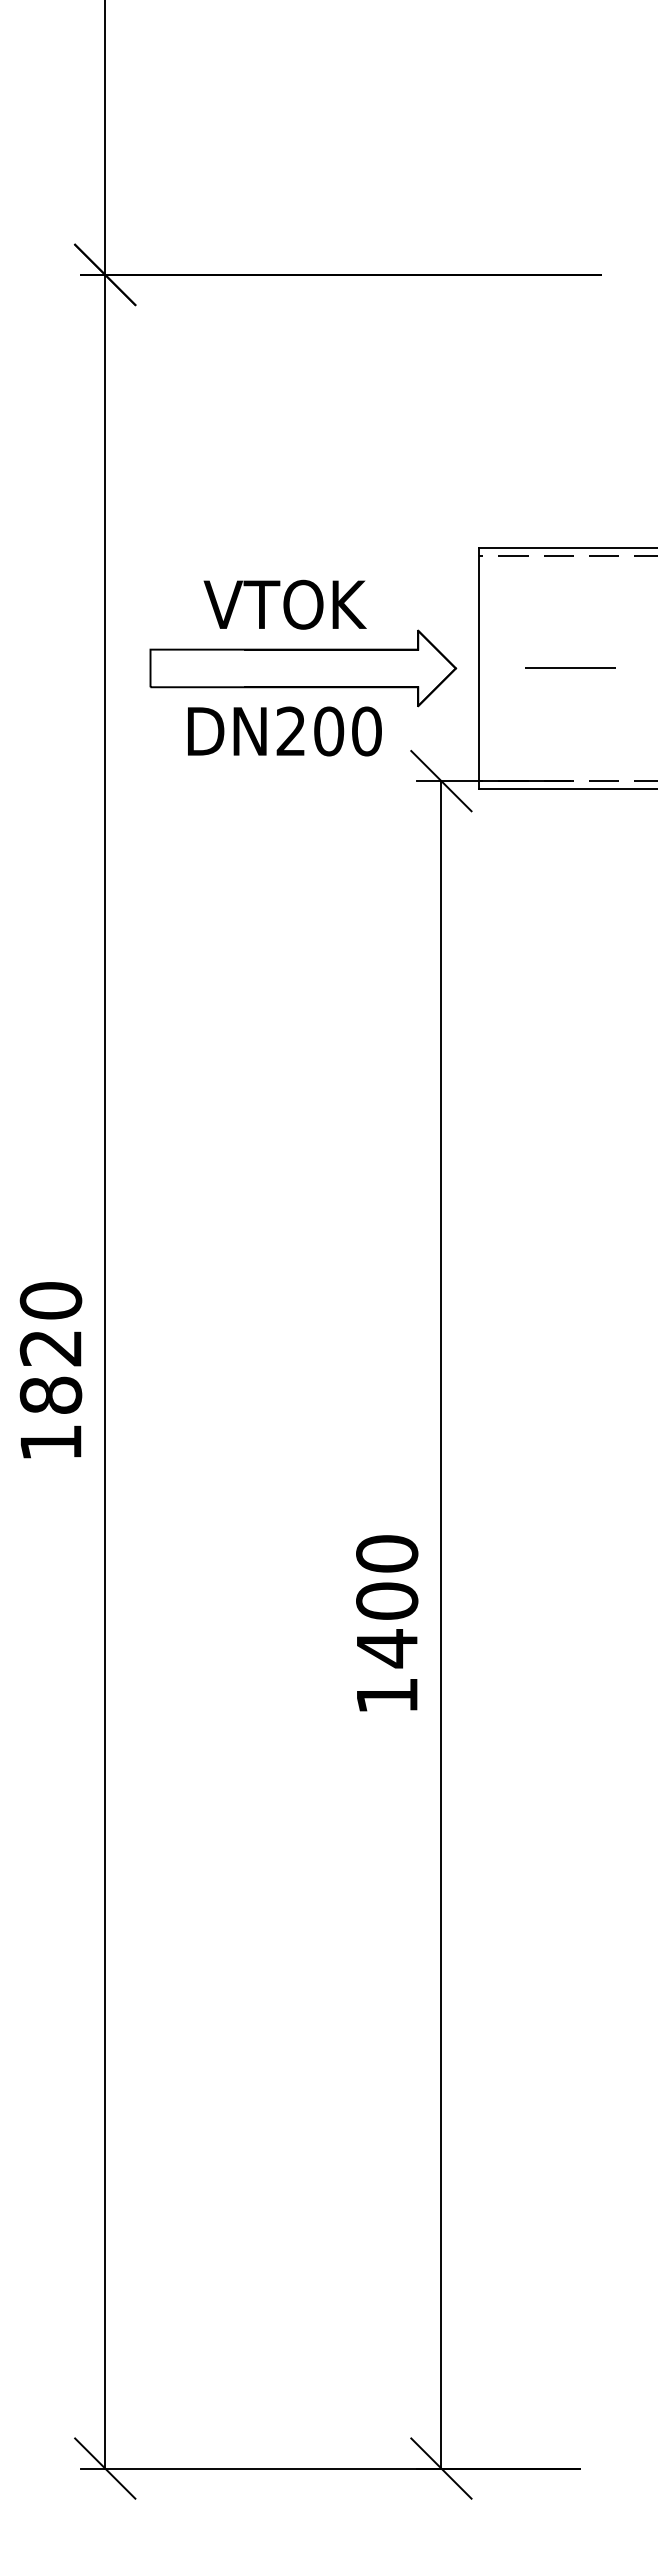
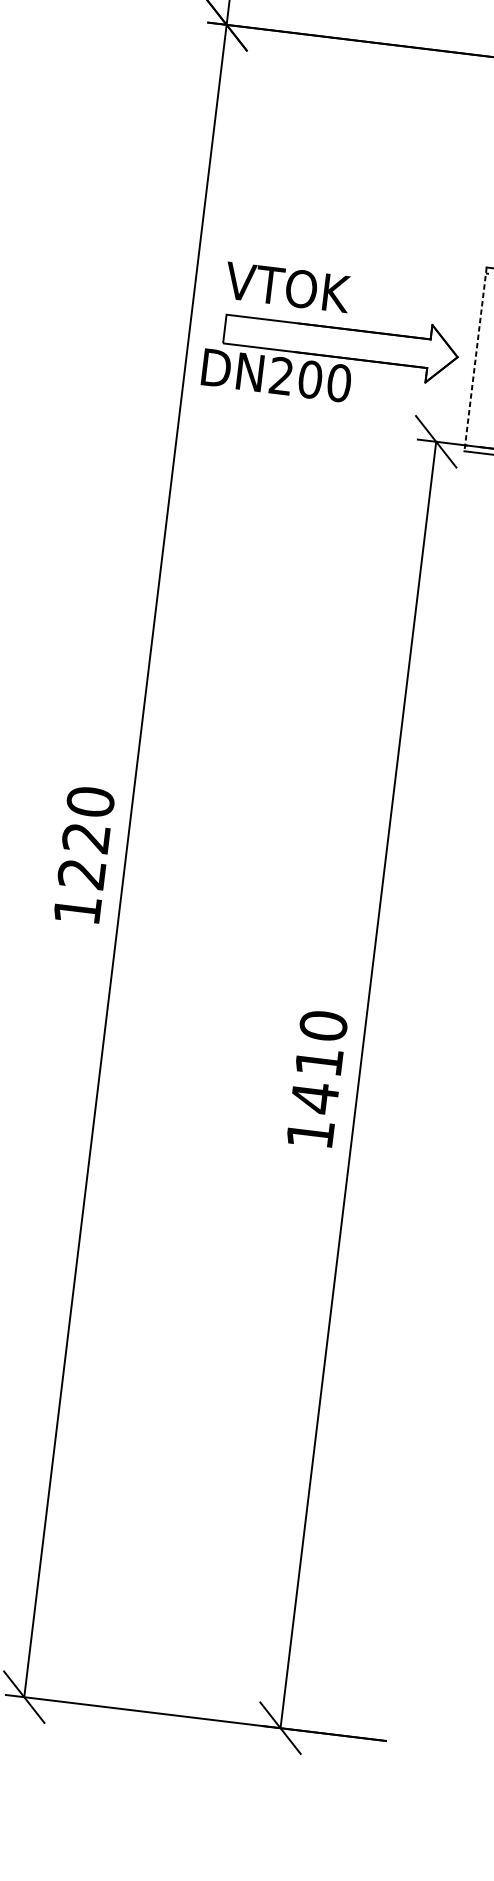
text: (284, 604) -> (287, 287), moved
line: (479, 668) -> (475, 359), solid -> dashed
text: (284, 731) -> (276, 375), moved
text: (50, 1394) -> (81, 873), 1820 -> 1220
text: (387, 1600) -> (319, 1061), 1400 -> 1410

